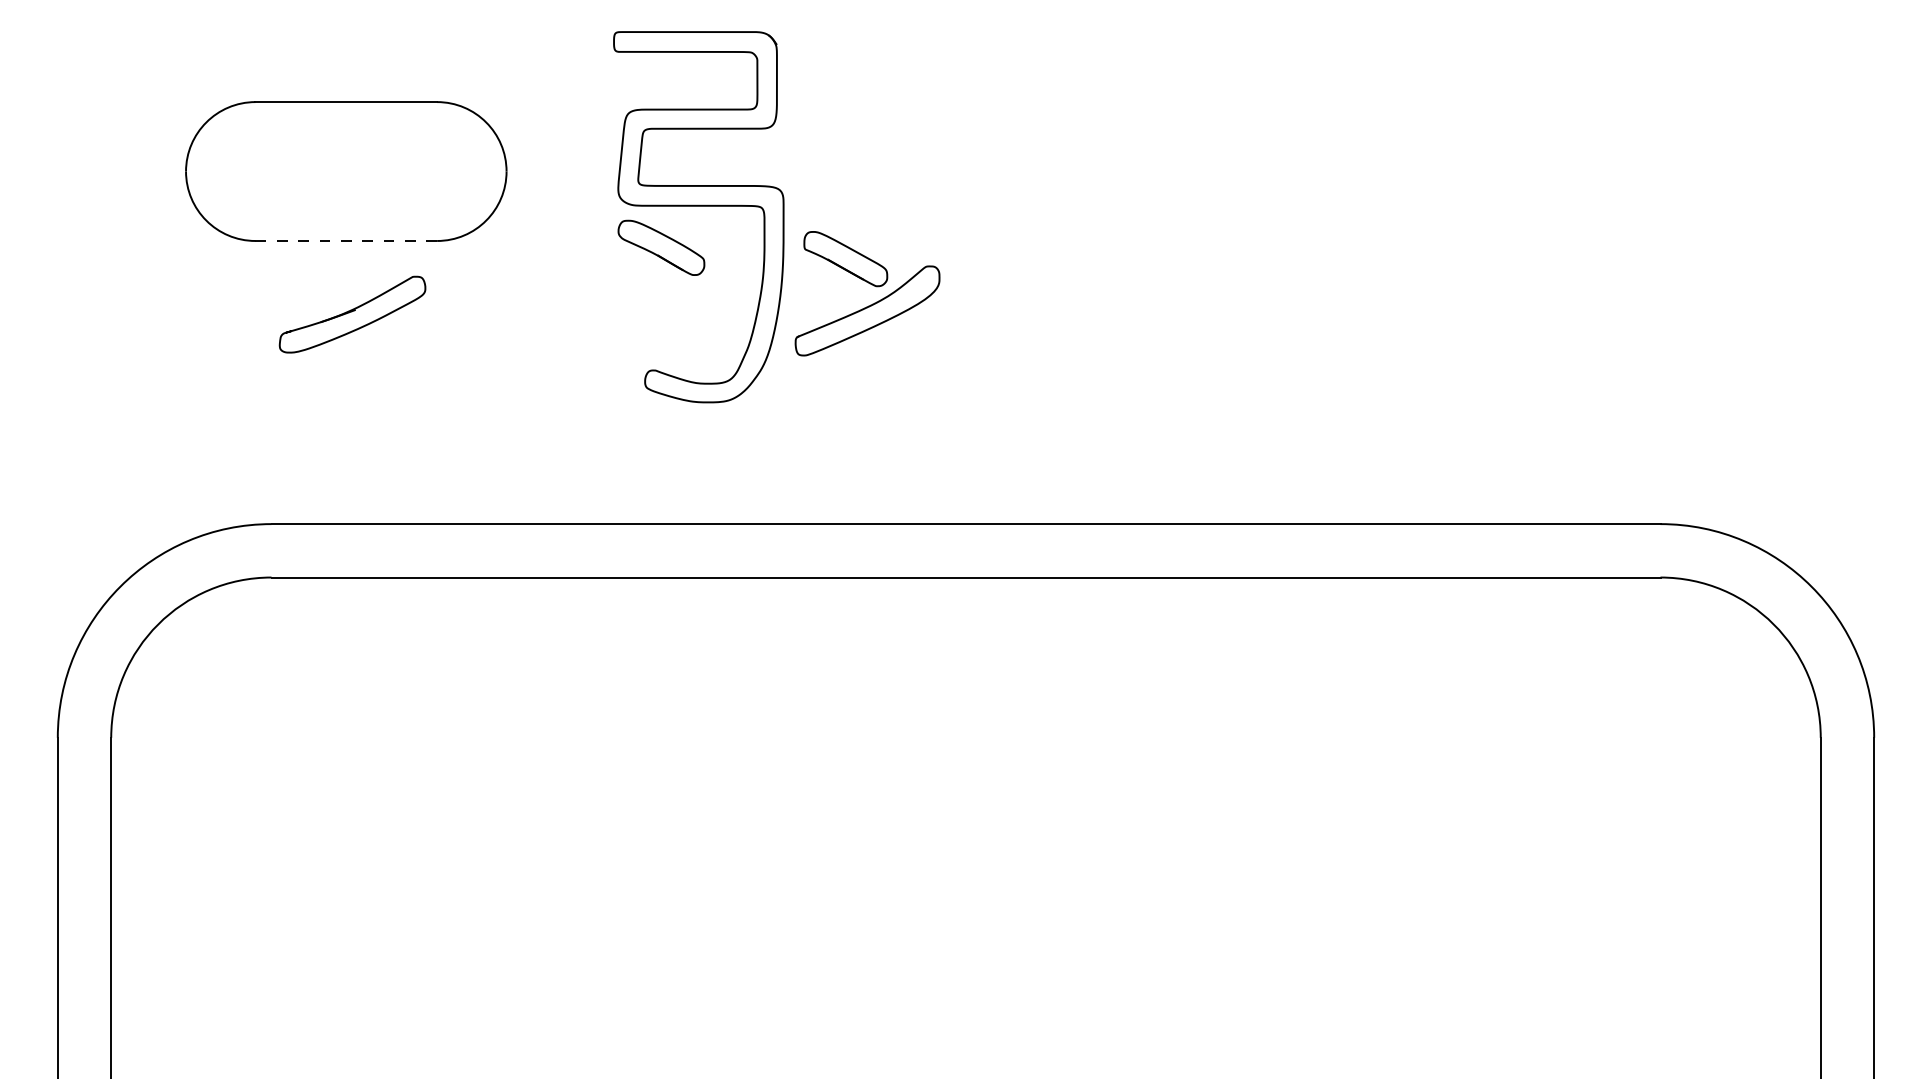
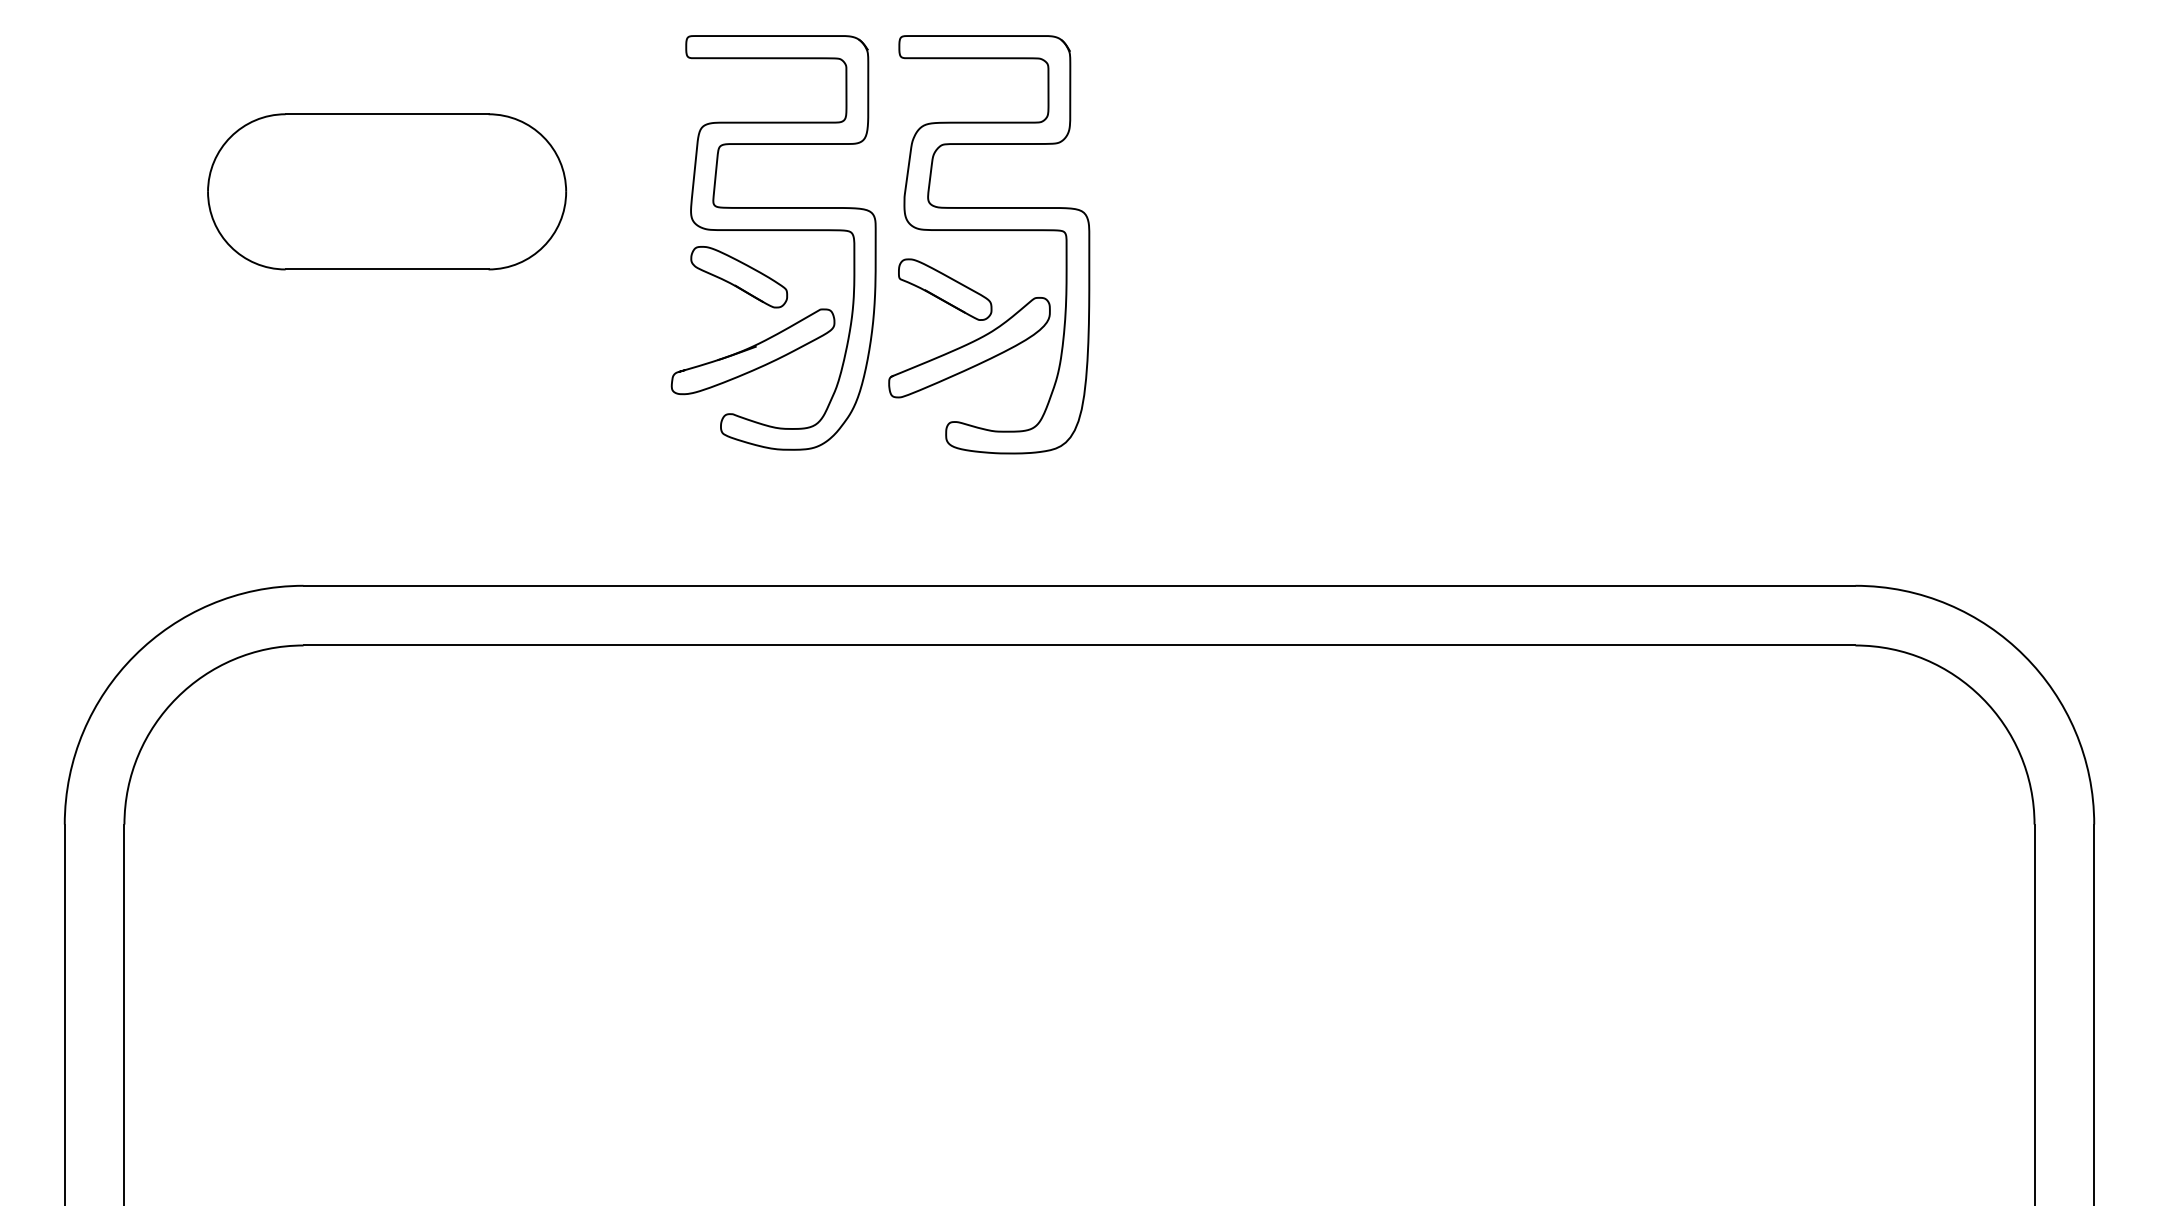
part: (893, 207) -> (998, 231), added
line: (345, 241) -> (386, 269), dashed -> solid
part: (352, 314) -> (752, 351), moved

